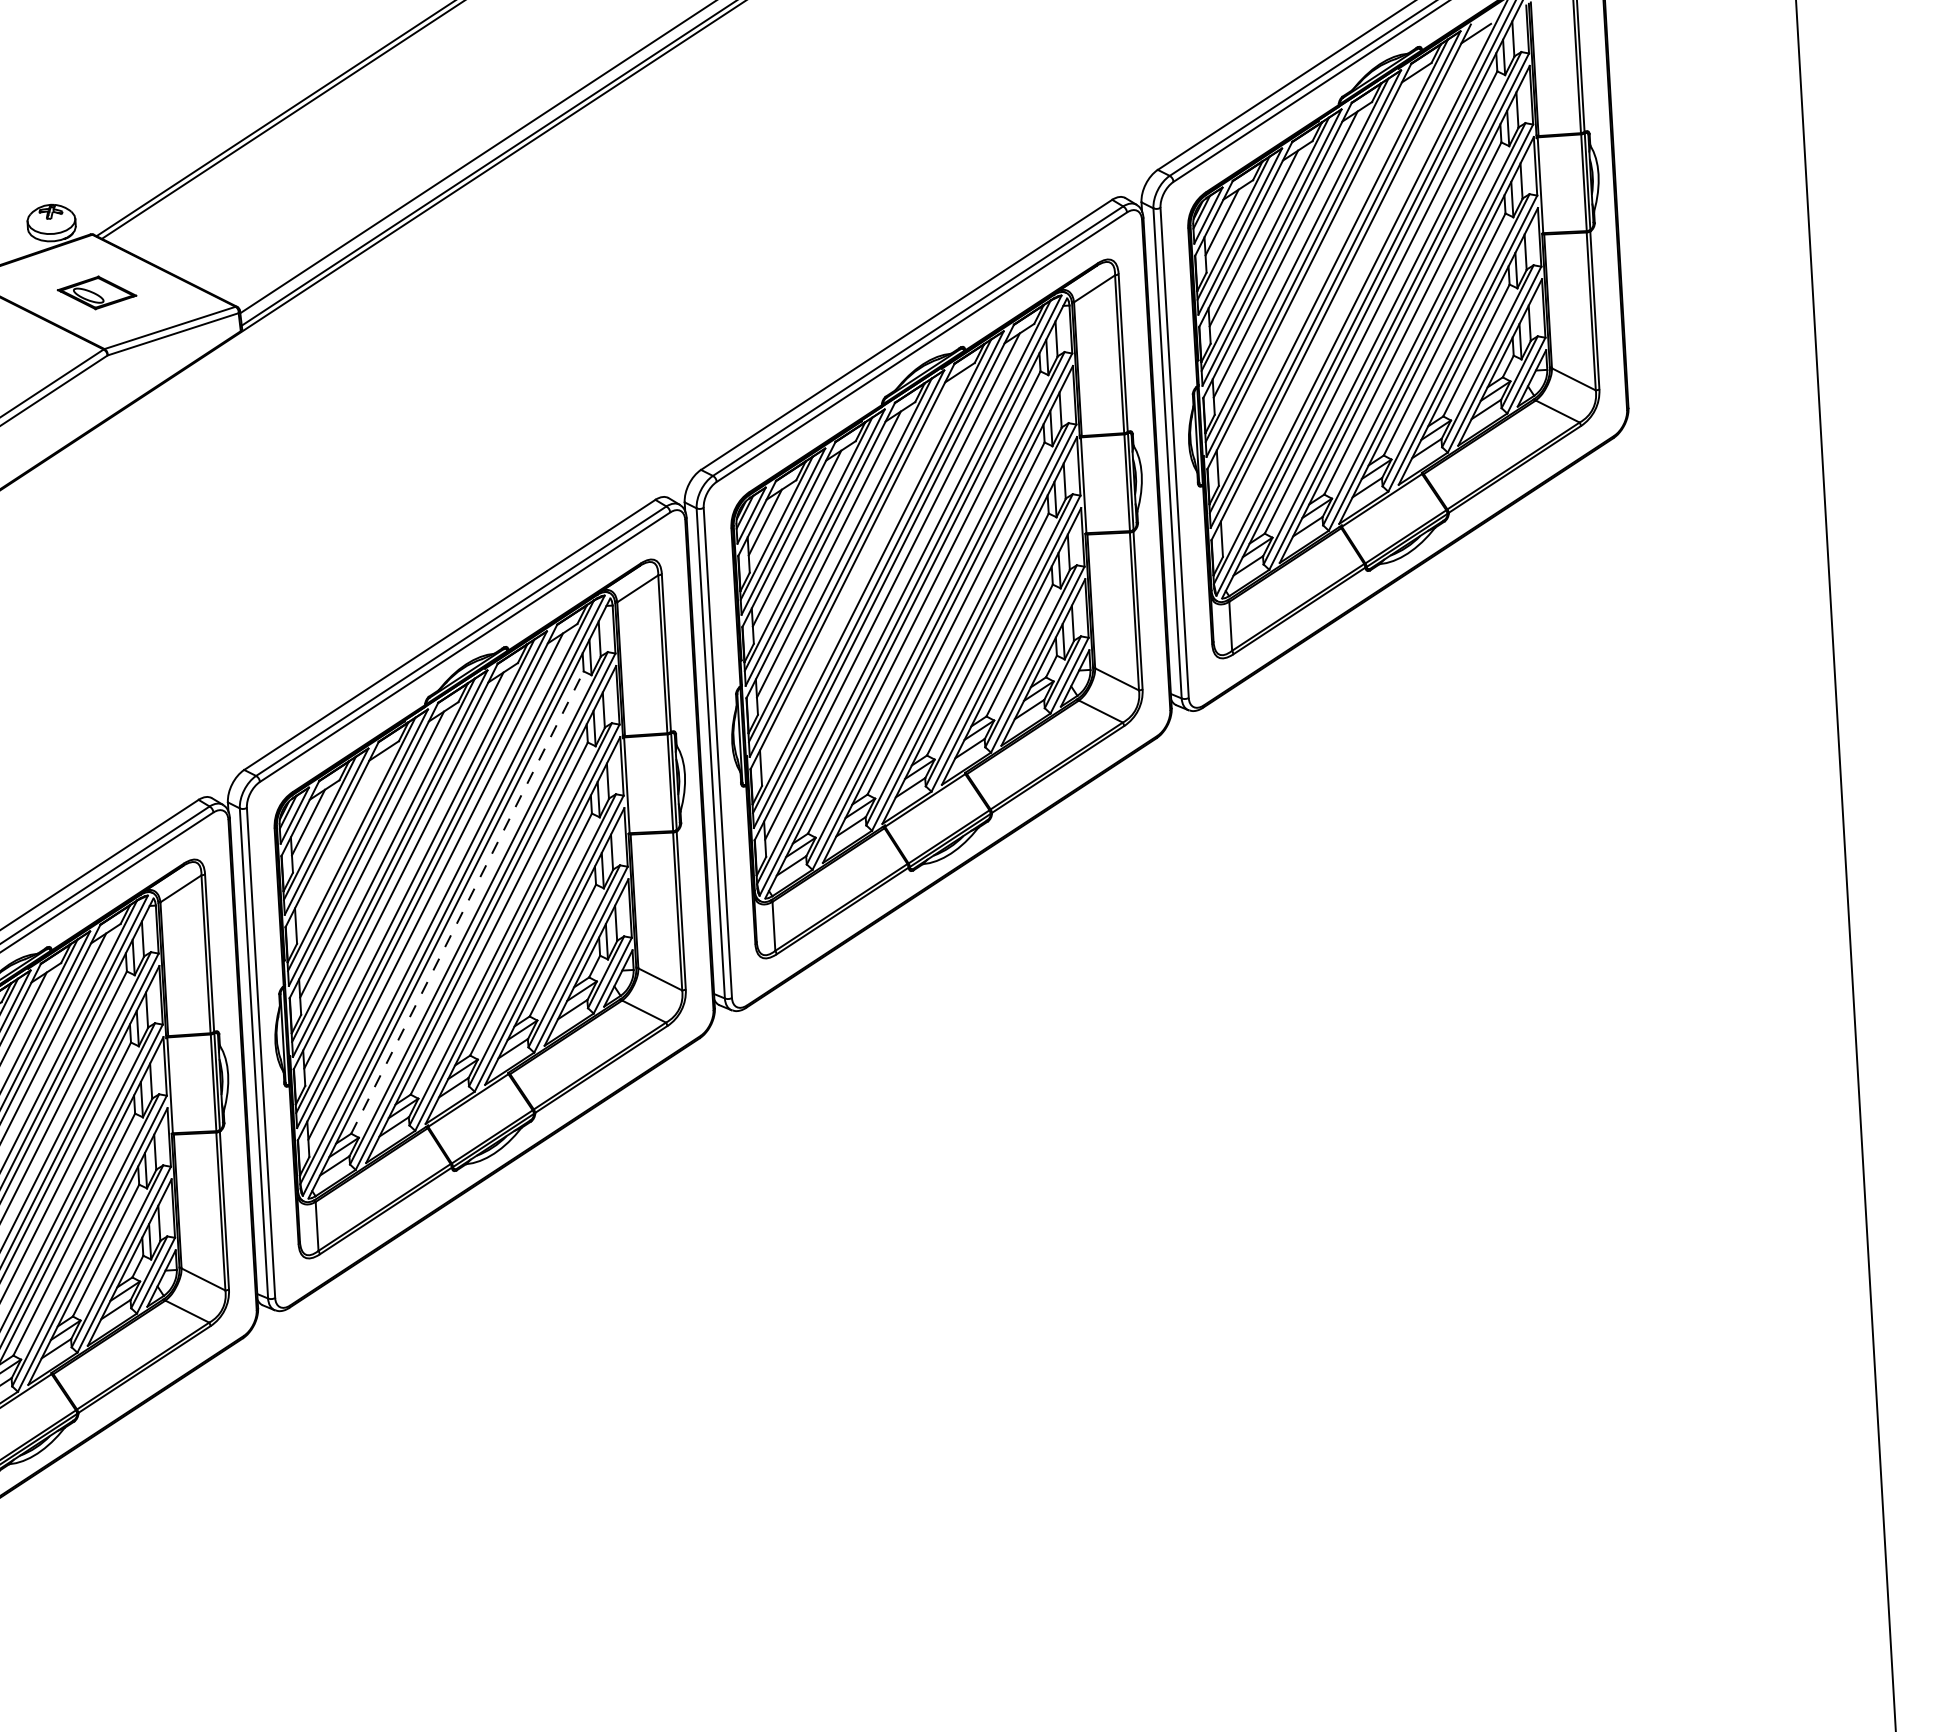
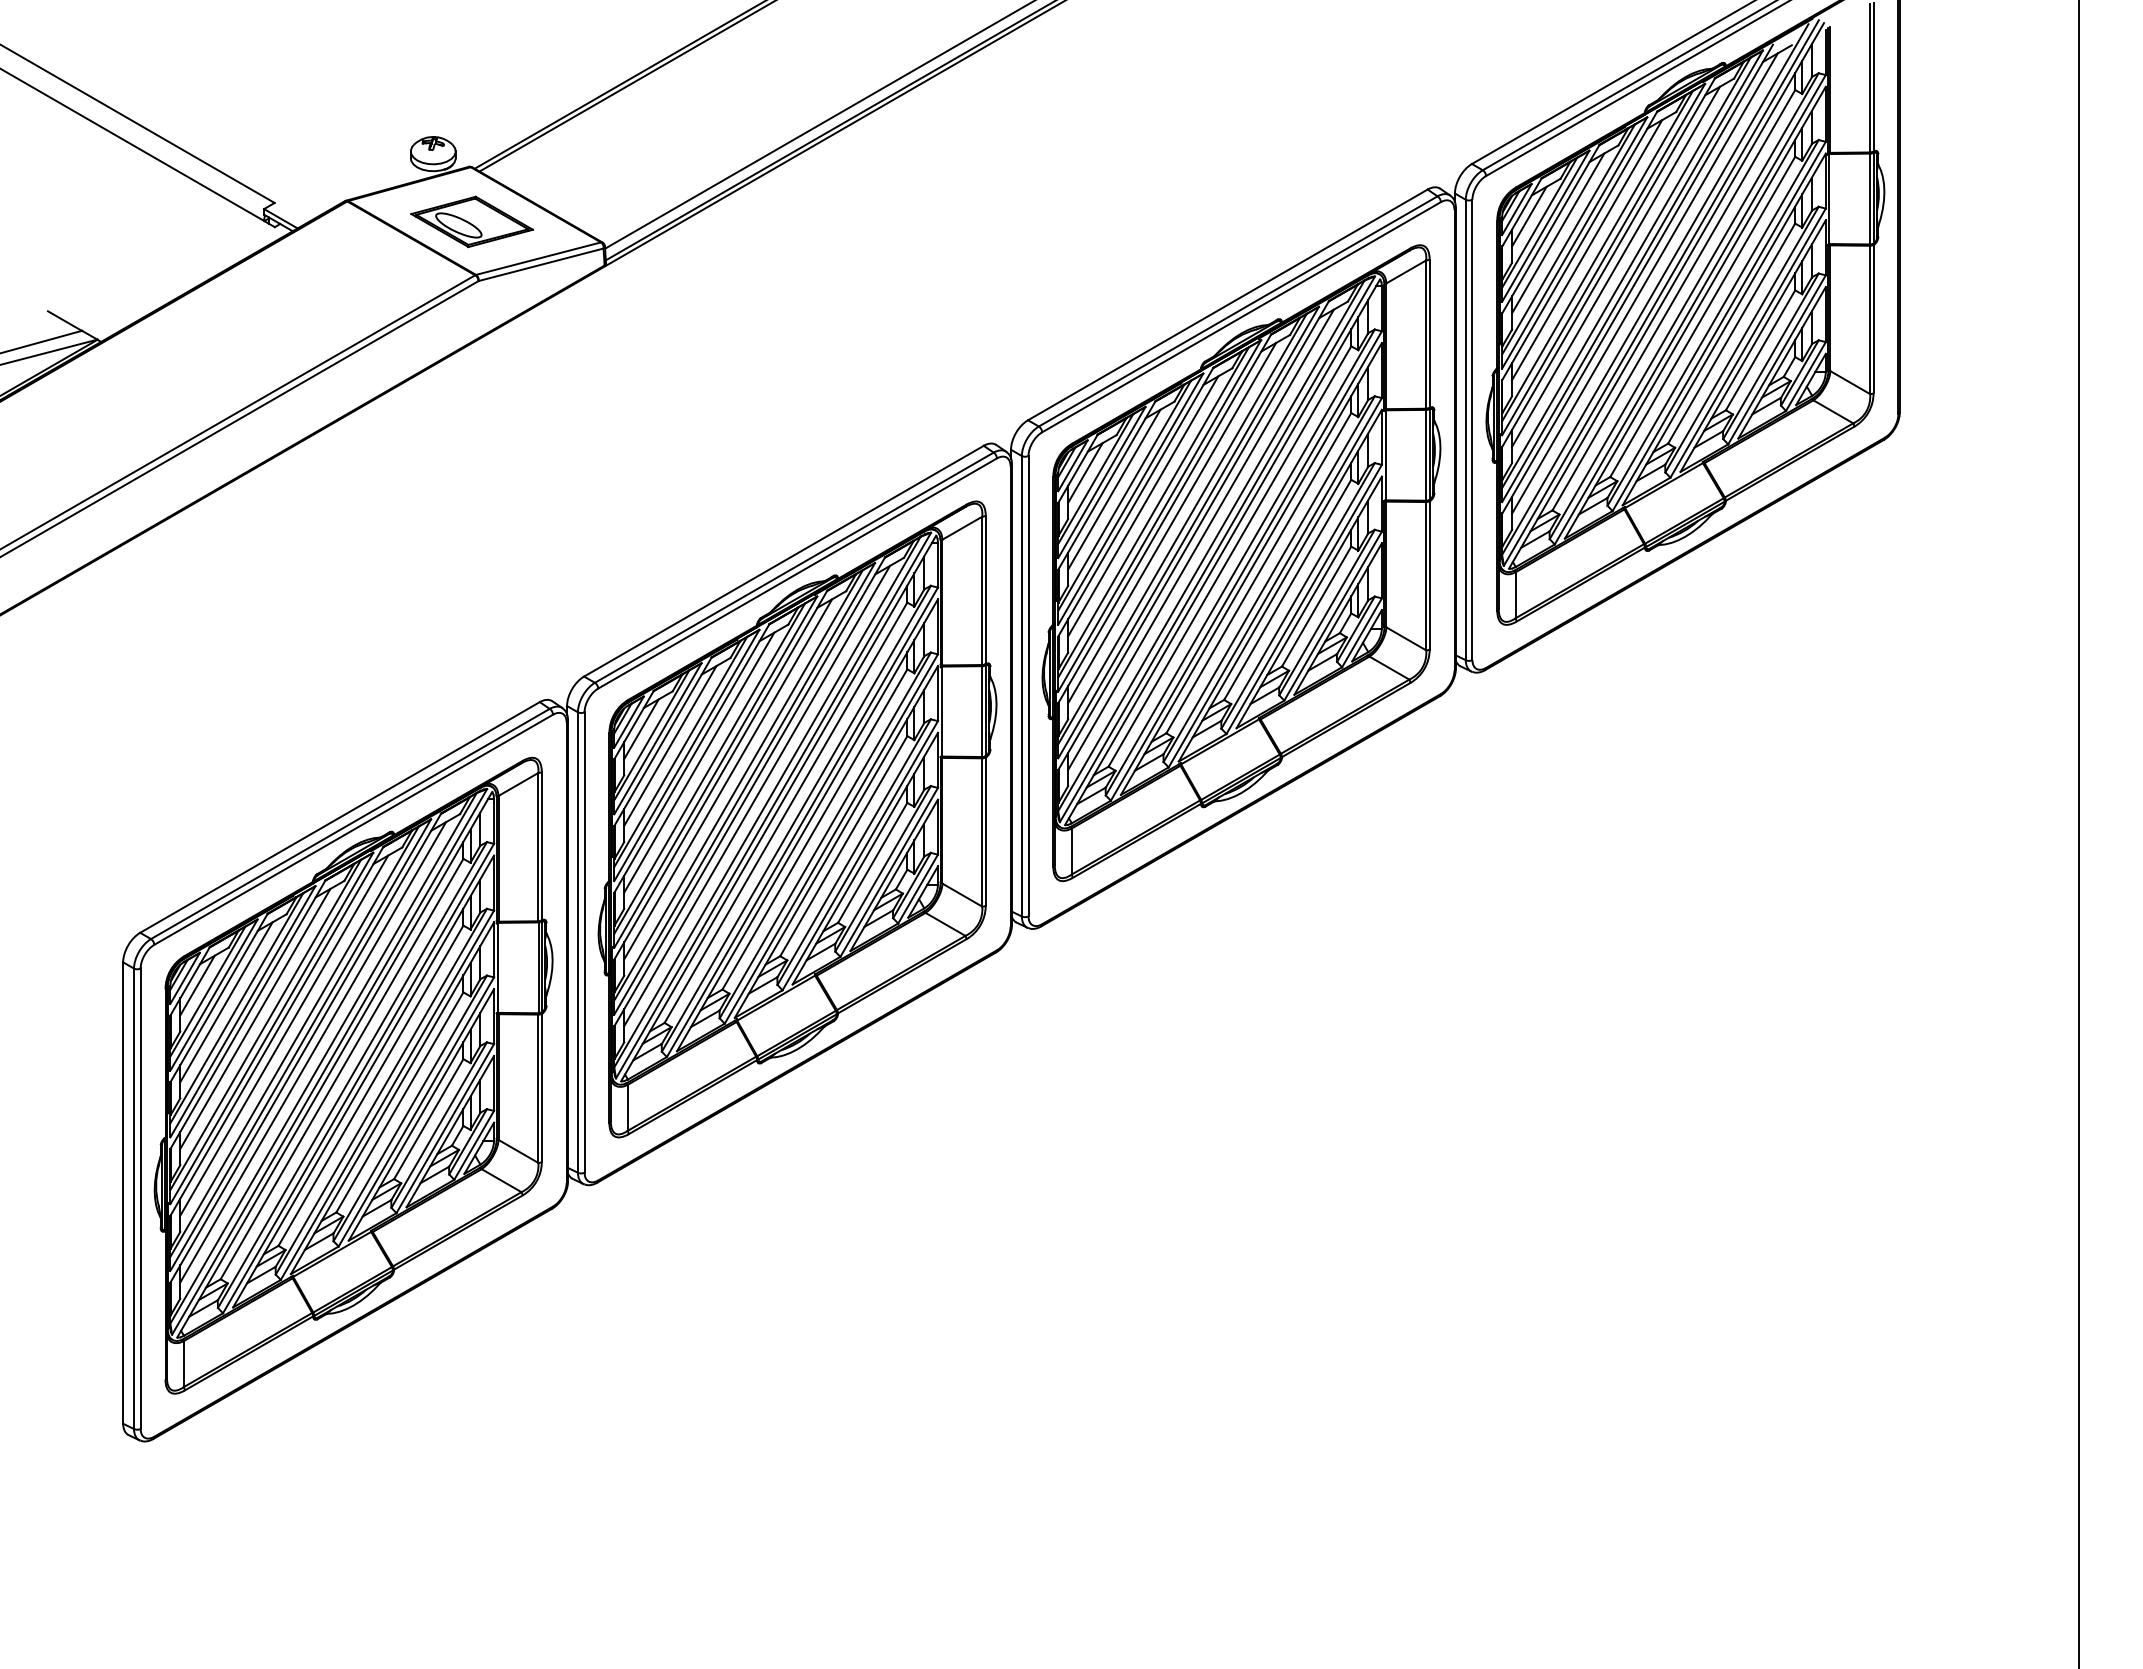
line: (1316, 270) -> (1615, 266), added
line: (1348, 286) -> (1644, 283), added
part: (96, 292) -> (471, 221), size x1.67
line: (861, 570) -> (1172, 523), added
line: (340, 838) -> (670, 745), added
line: (466, 902) -> (785, 812), dashed -> solid

